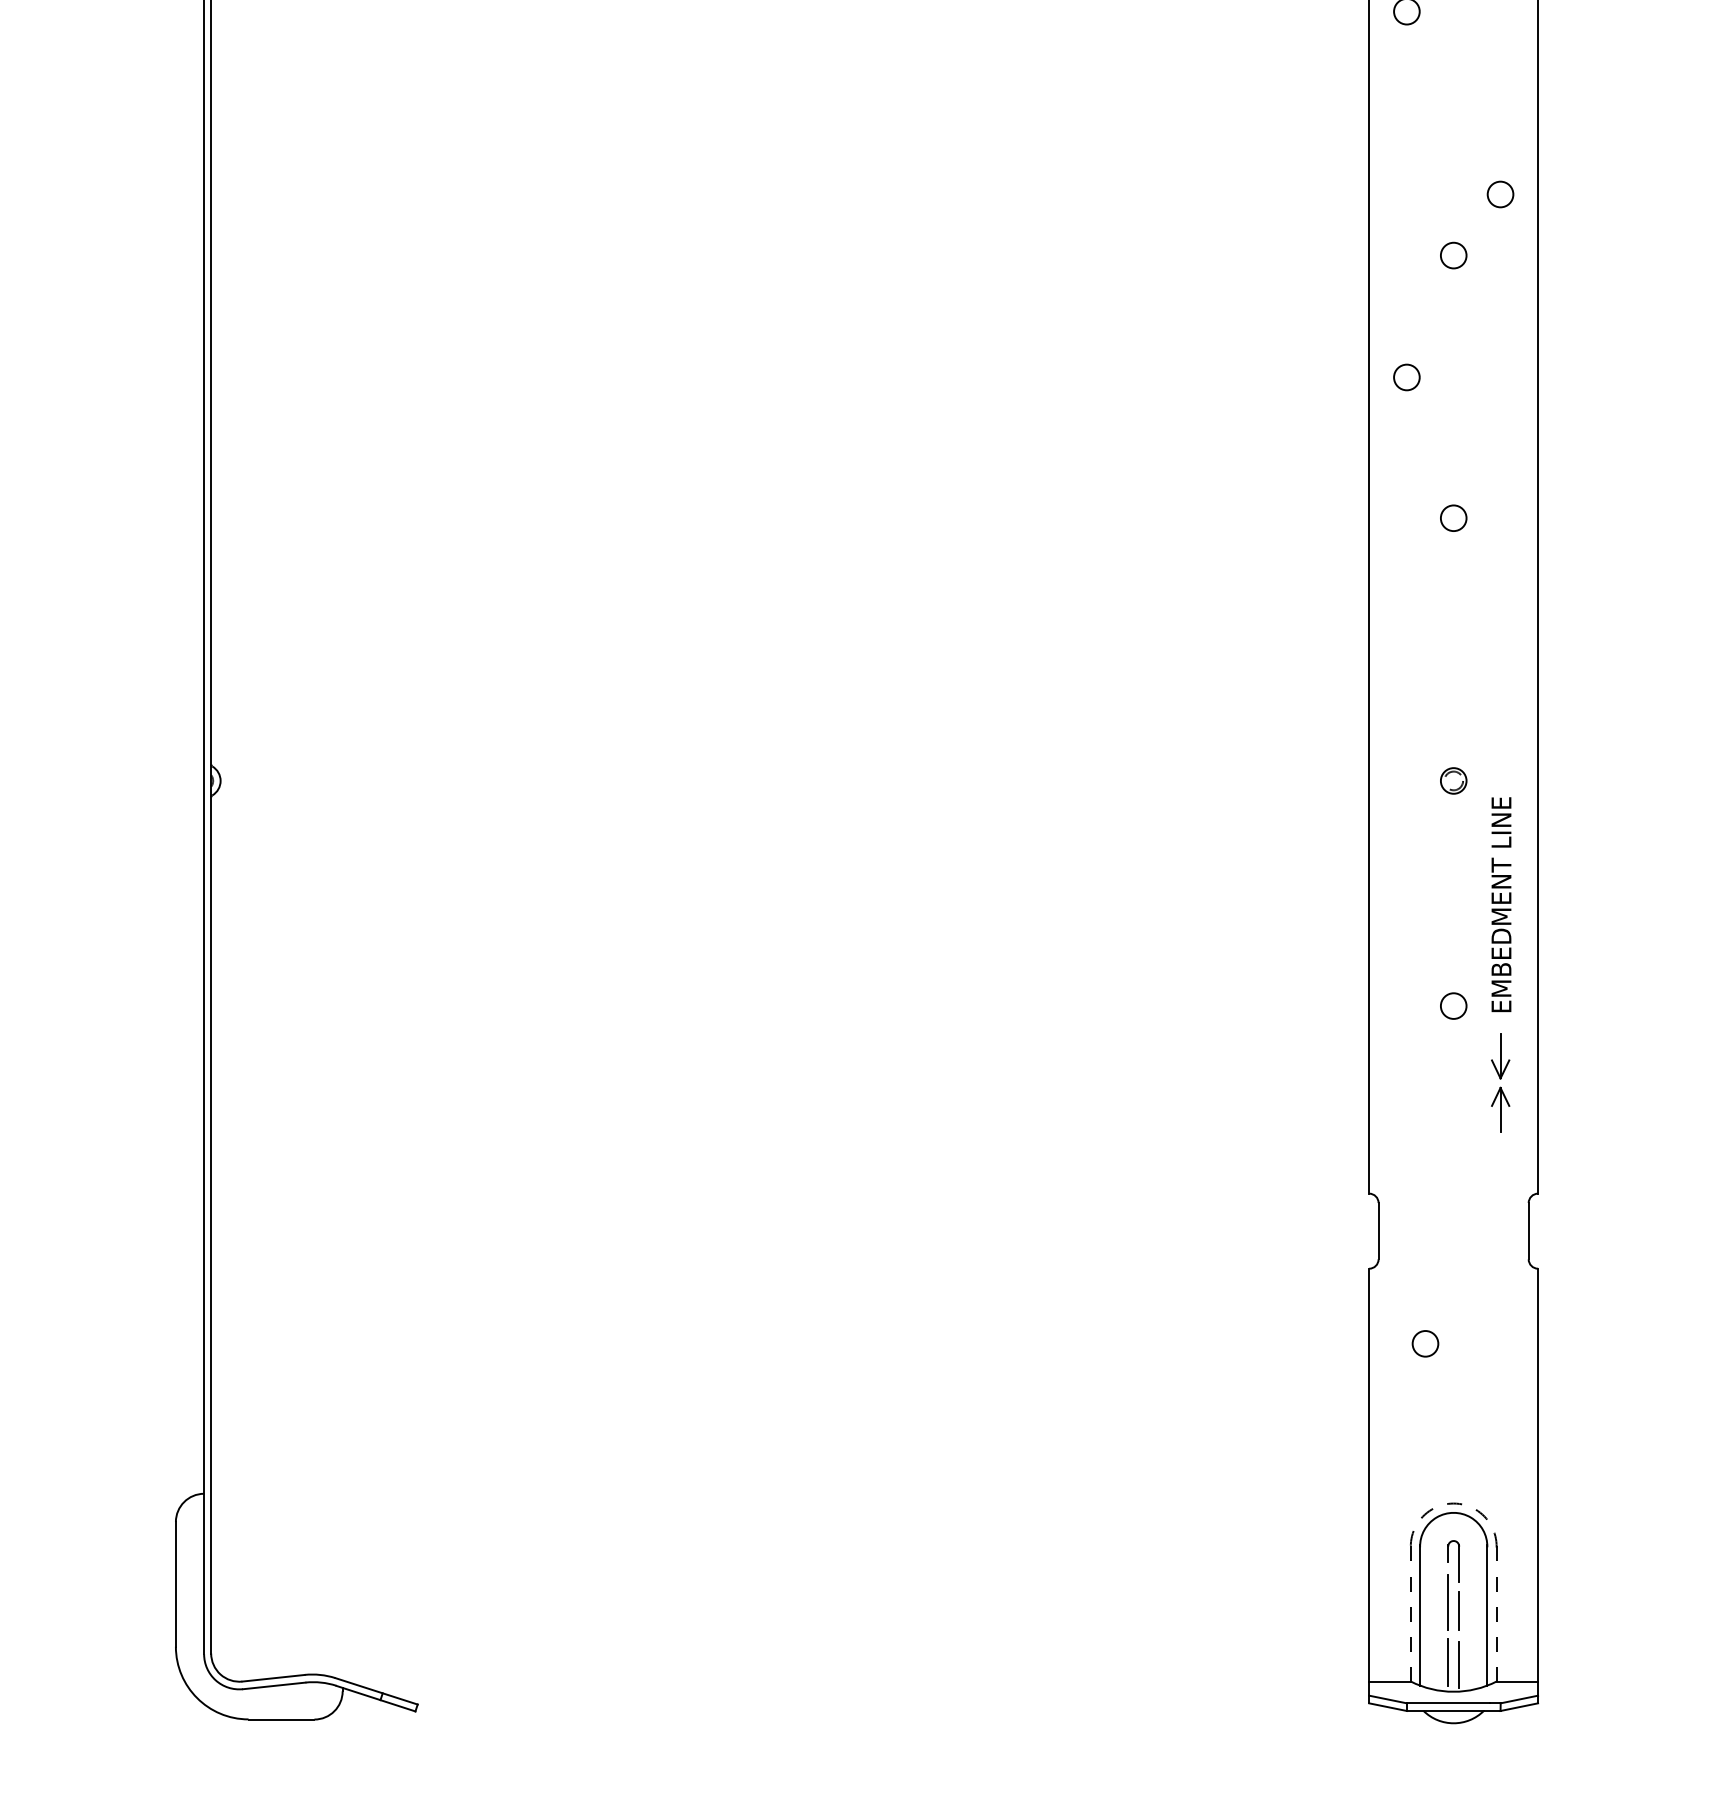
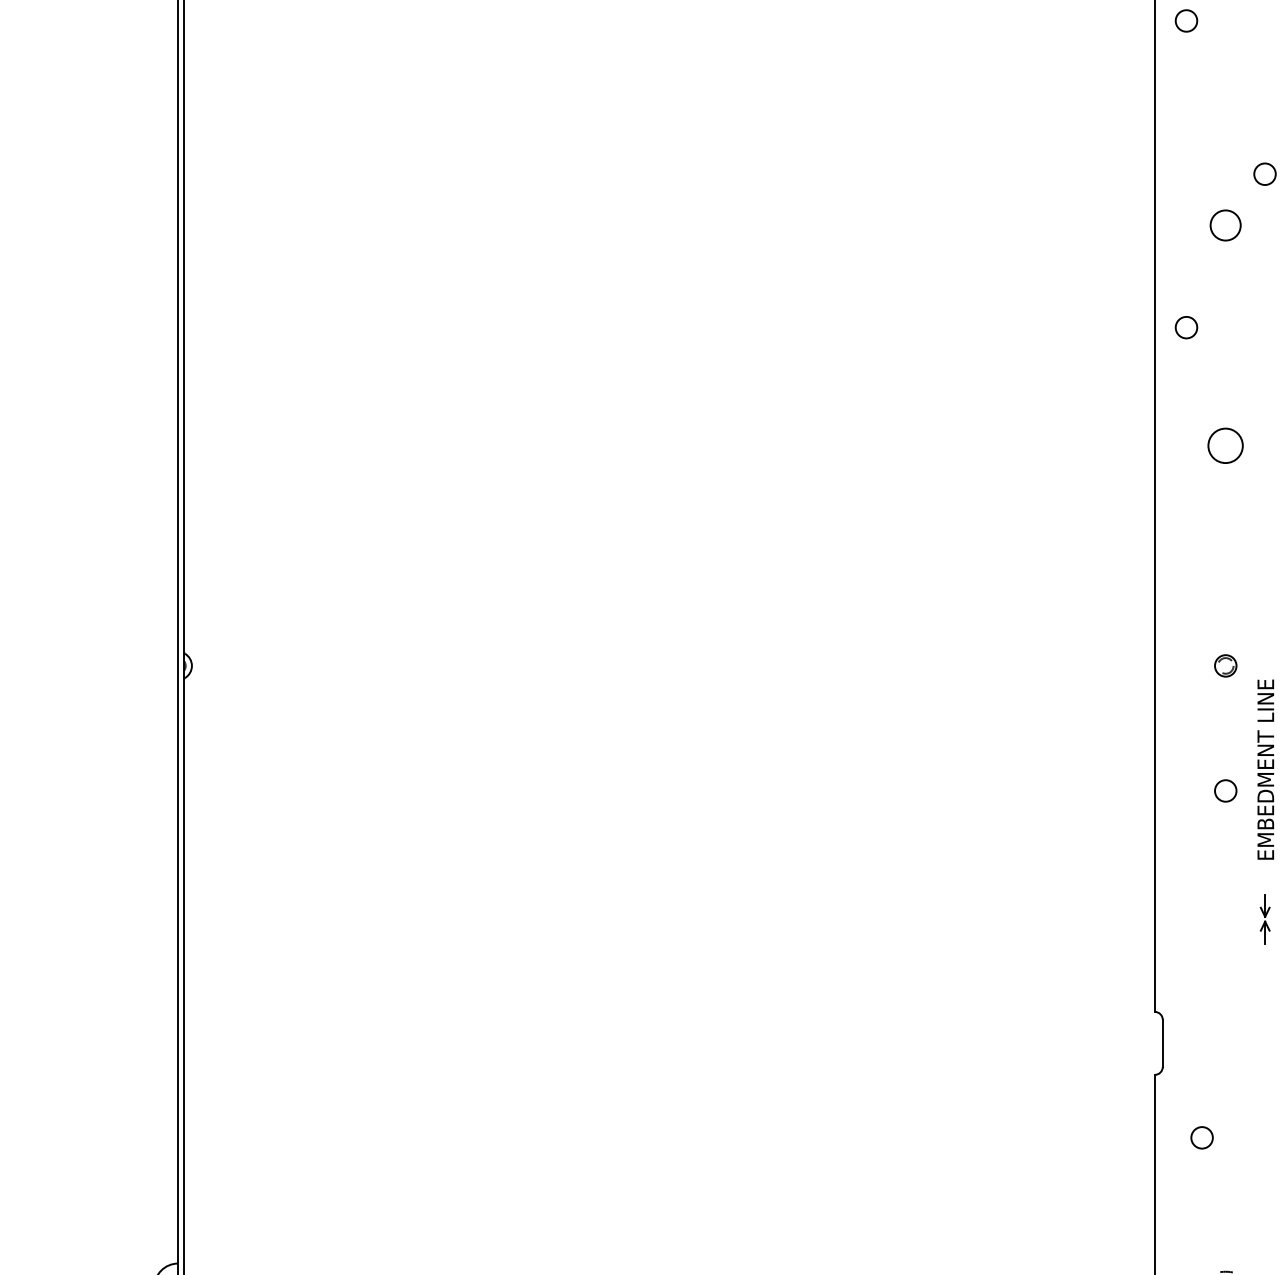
circle: (1453, 255) -> (1225, 225), size x1.4
circle: (1453, 517) -> (1225, 445), size x1.6
circle: (1453, 1005) -> (1225, 790), moved
part: (1500, 1082) -> (1264, 918), size x0.6

